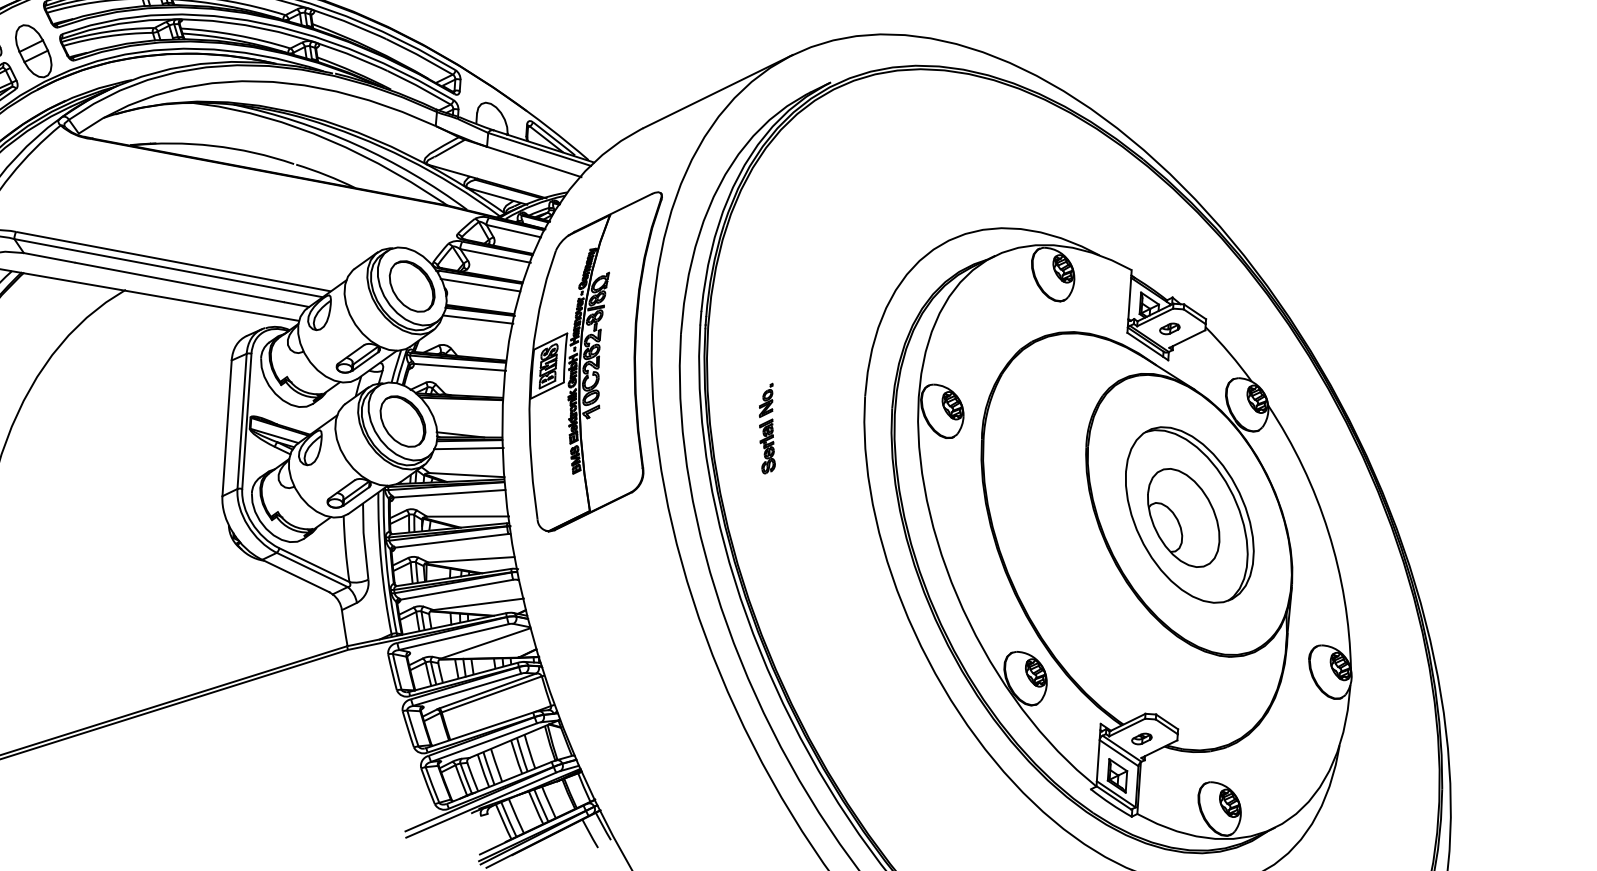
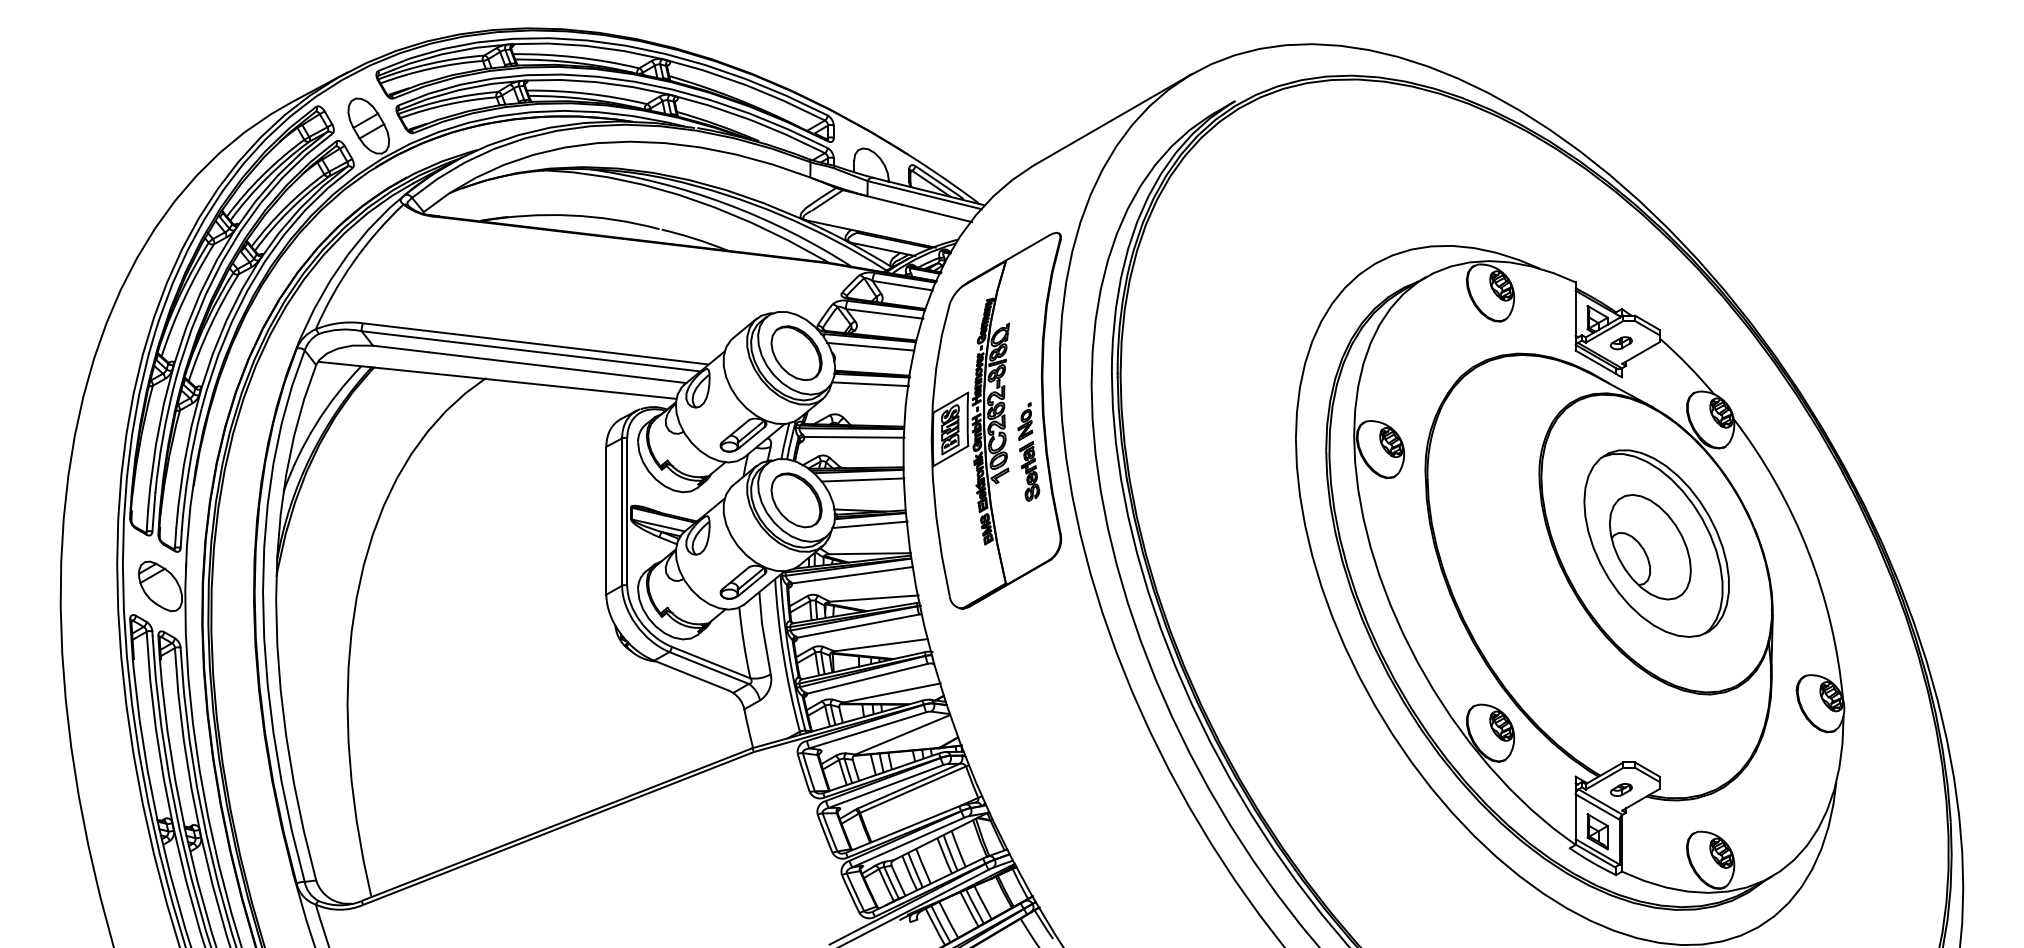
line: (464, 406) -> (862, 479), added
part: (767, 428) -> (1028, 451), moved

